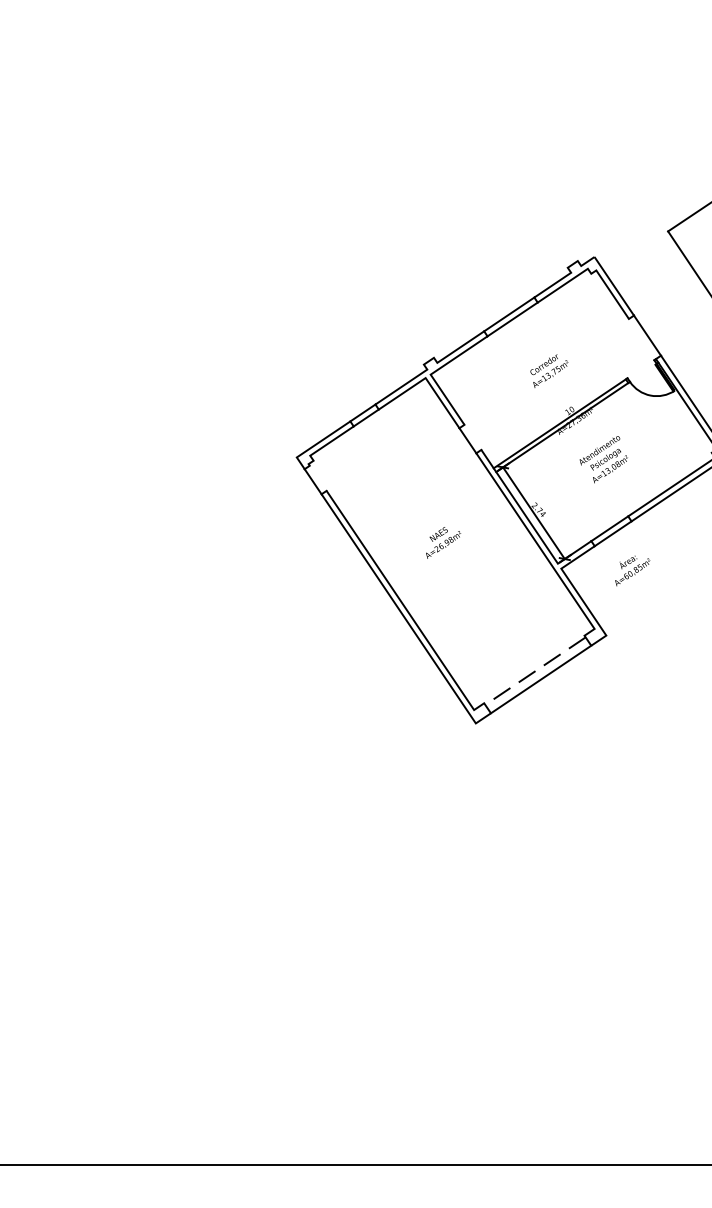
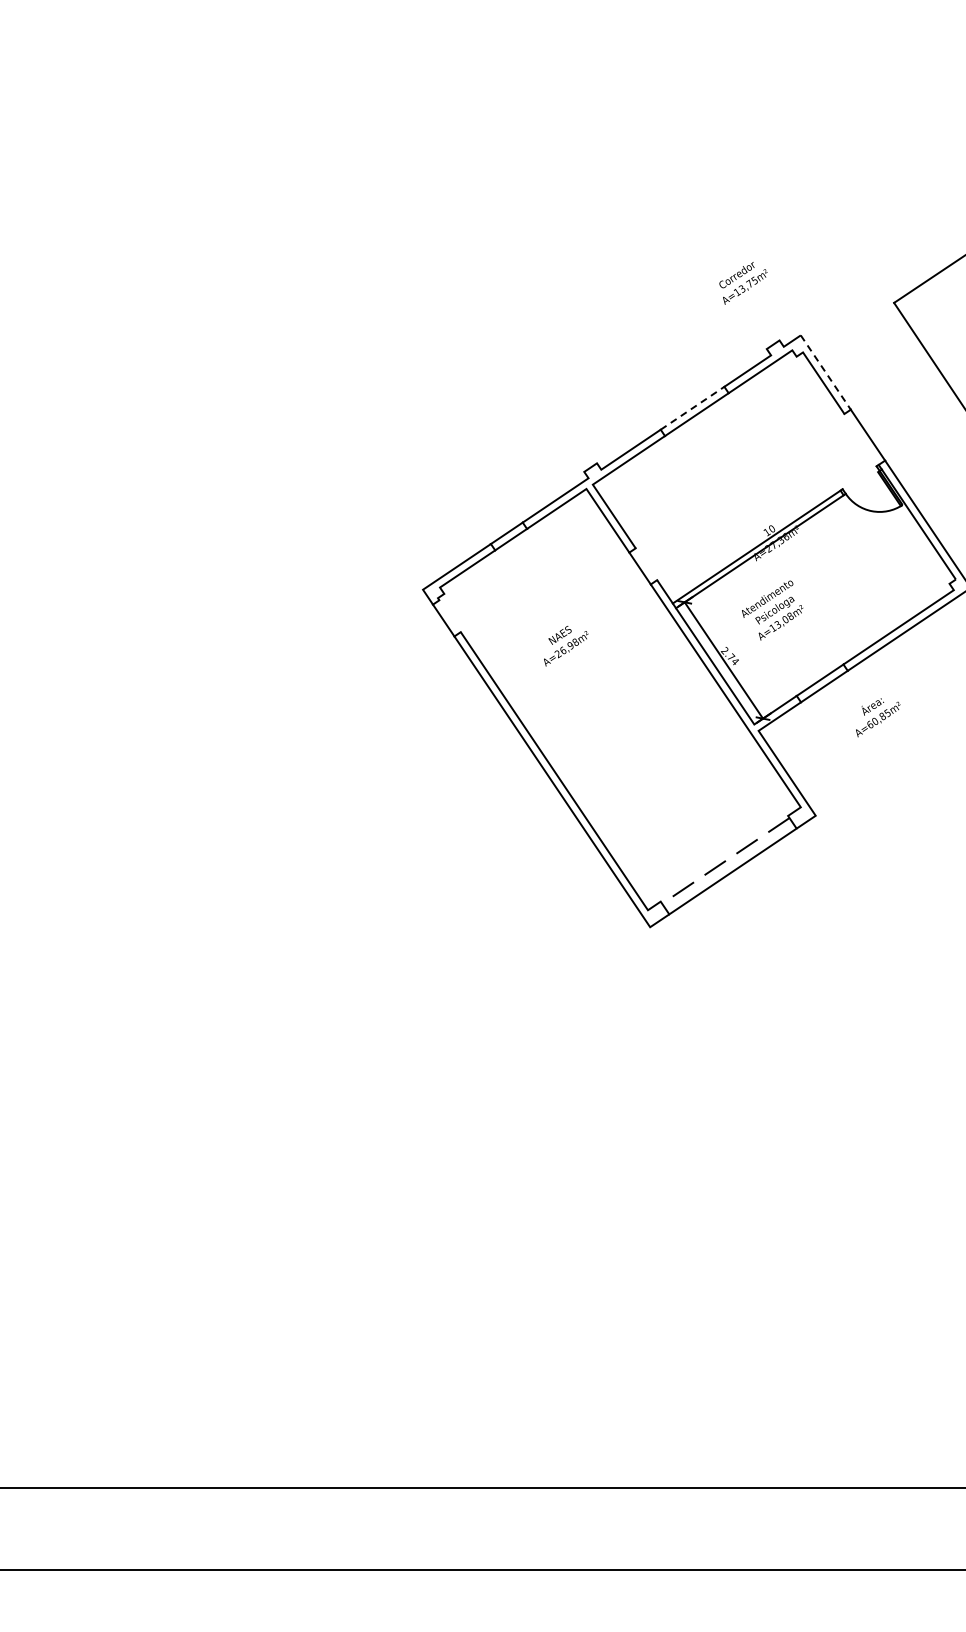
line: (614, 286) -> (825, 372), solid -> dashed
line: (509, 314) -> (692, 408), solid -> dashed
text: (549, 371) -> (743, 283), moved
text: (603, 459) -> (772, 610), moved
text: (443, 543) -> (566, 646), moved
text: (632, 570) -> (878, 717), moved

